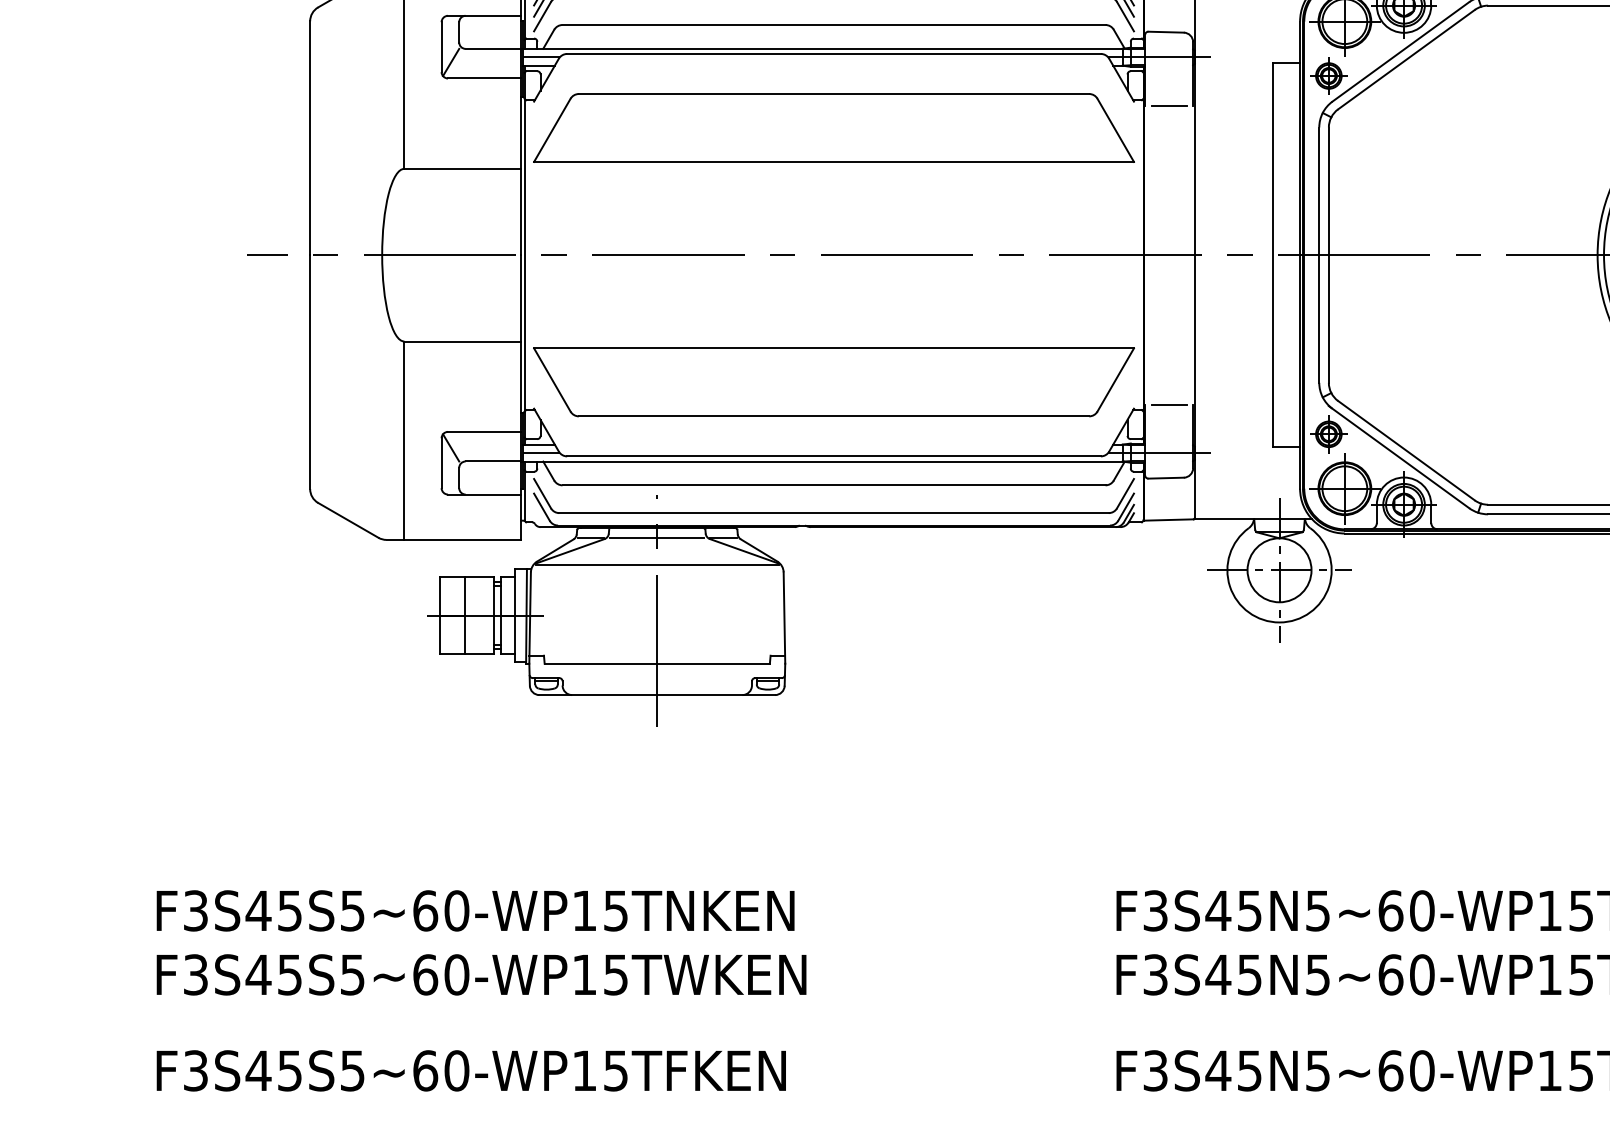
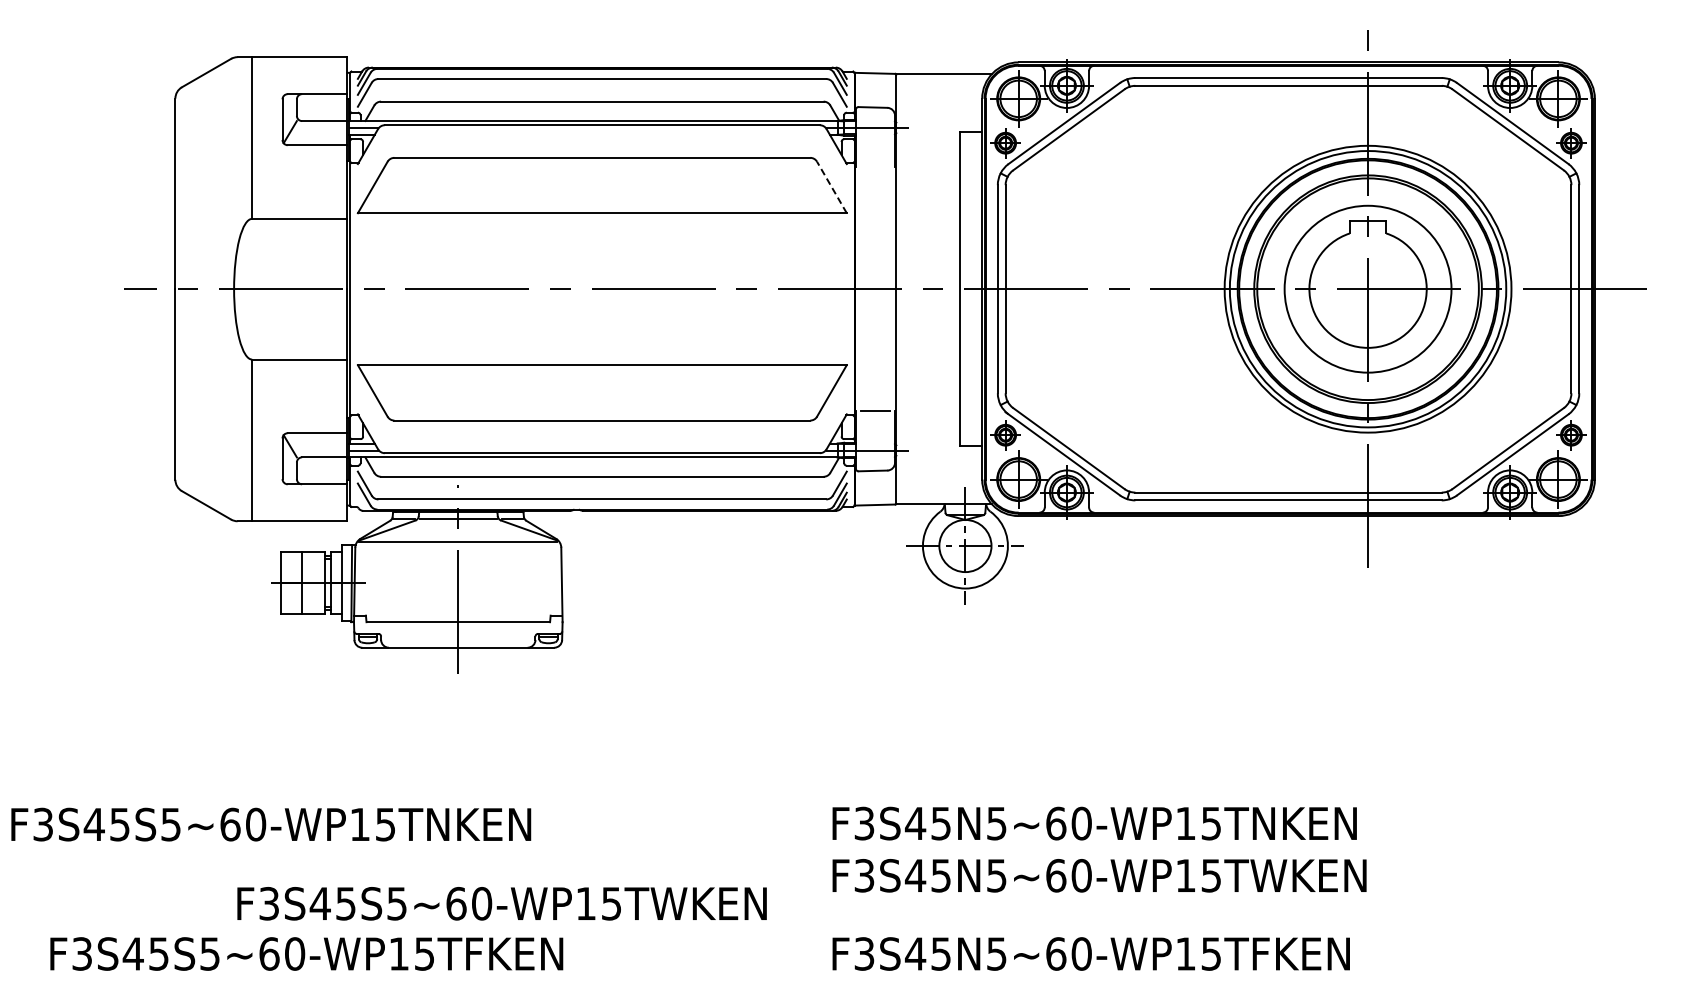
line: (1169, 105) -> (875, 167), removed
line: (1115, 130) -> (831, 187), solid -> dashed
text: (475, 910) -> (271, 824), moved
text: (480, 974) -> (501, 903), moved

